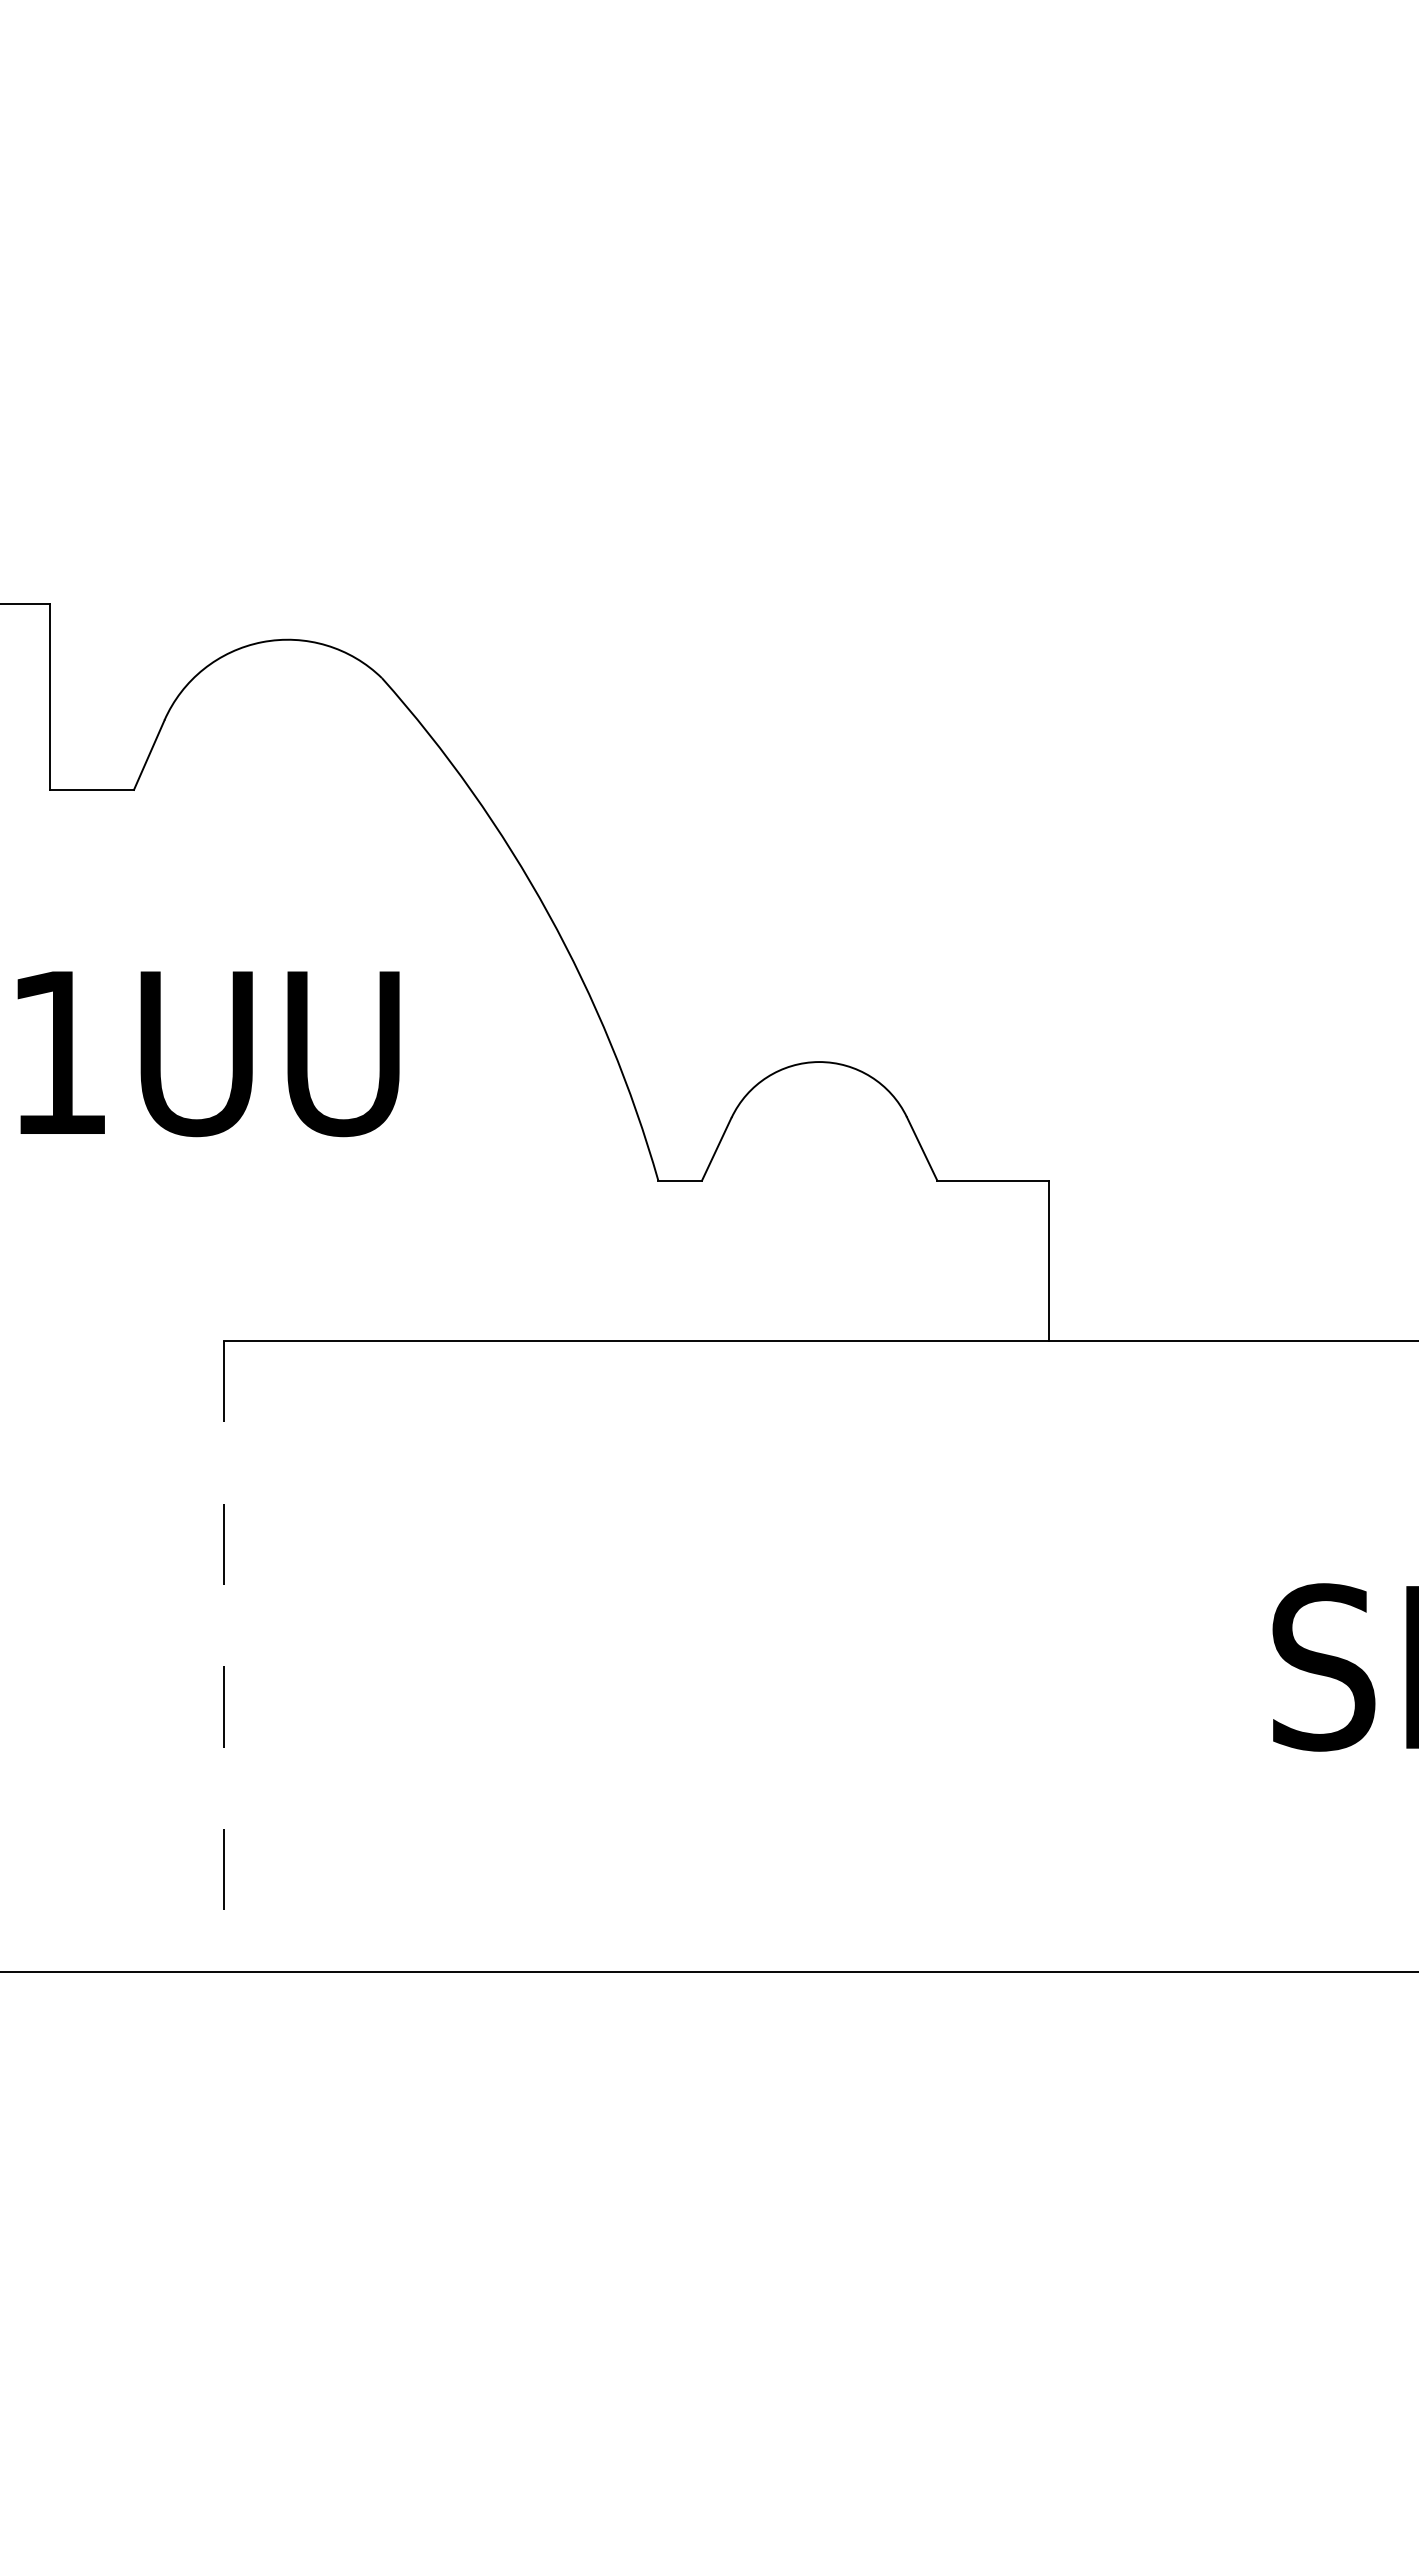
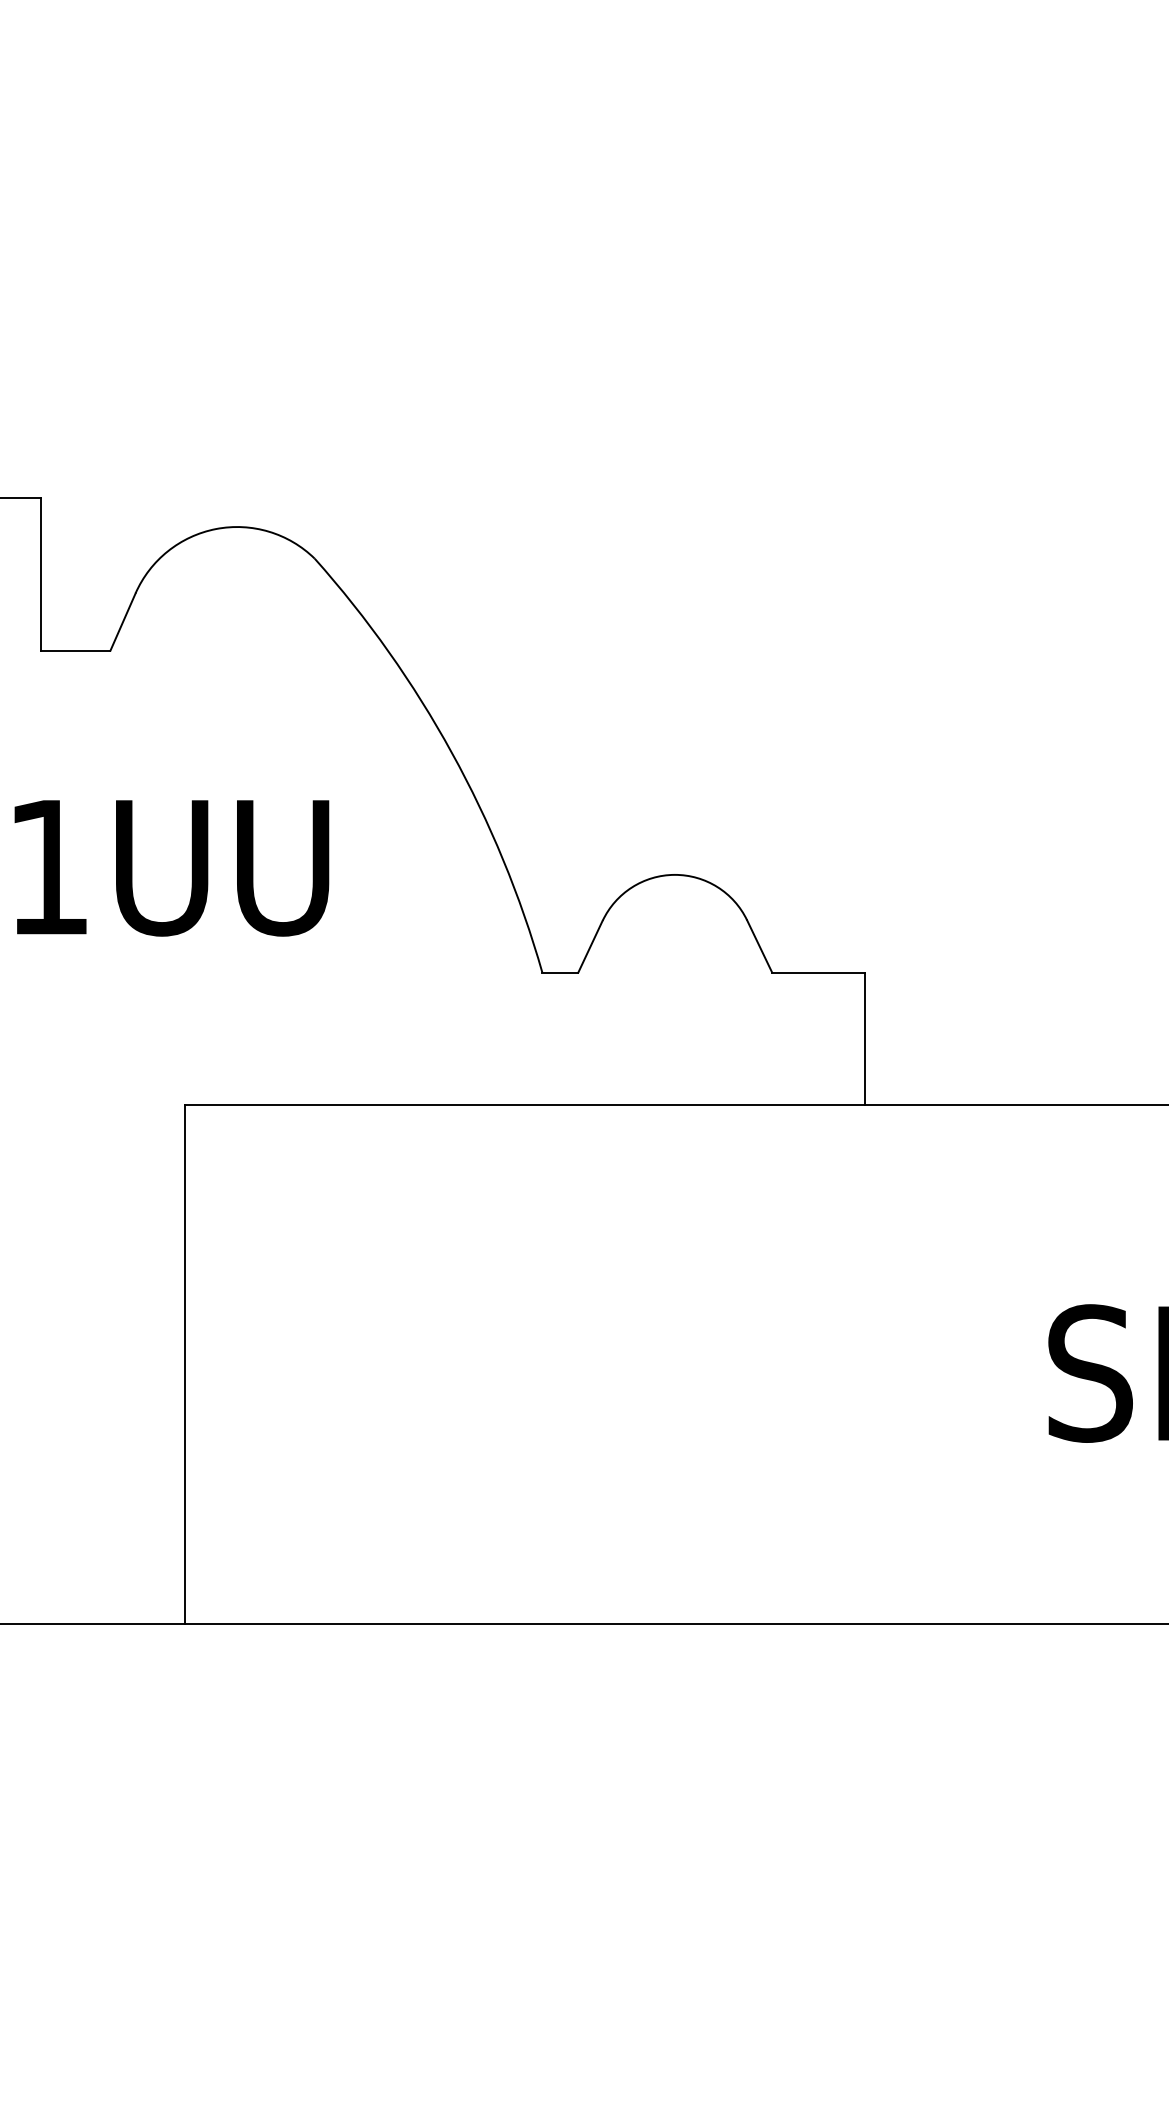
line: (224, 1657) -> (185, 1365), dashed -> solid

